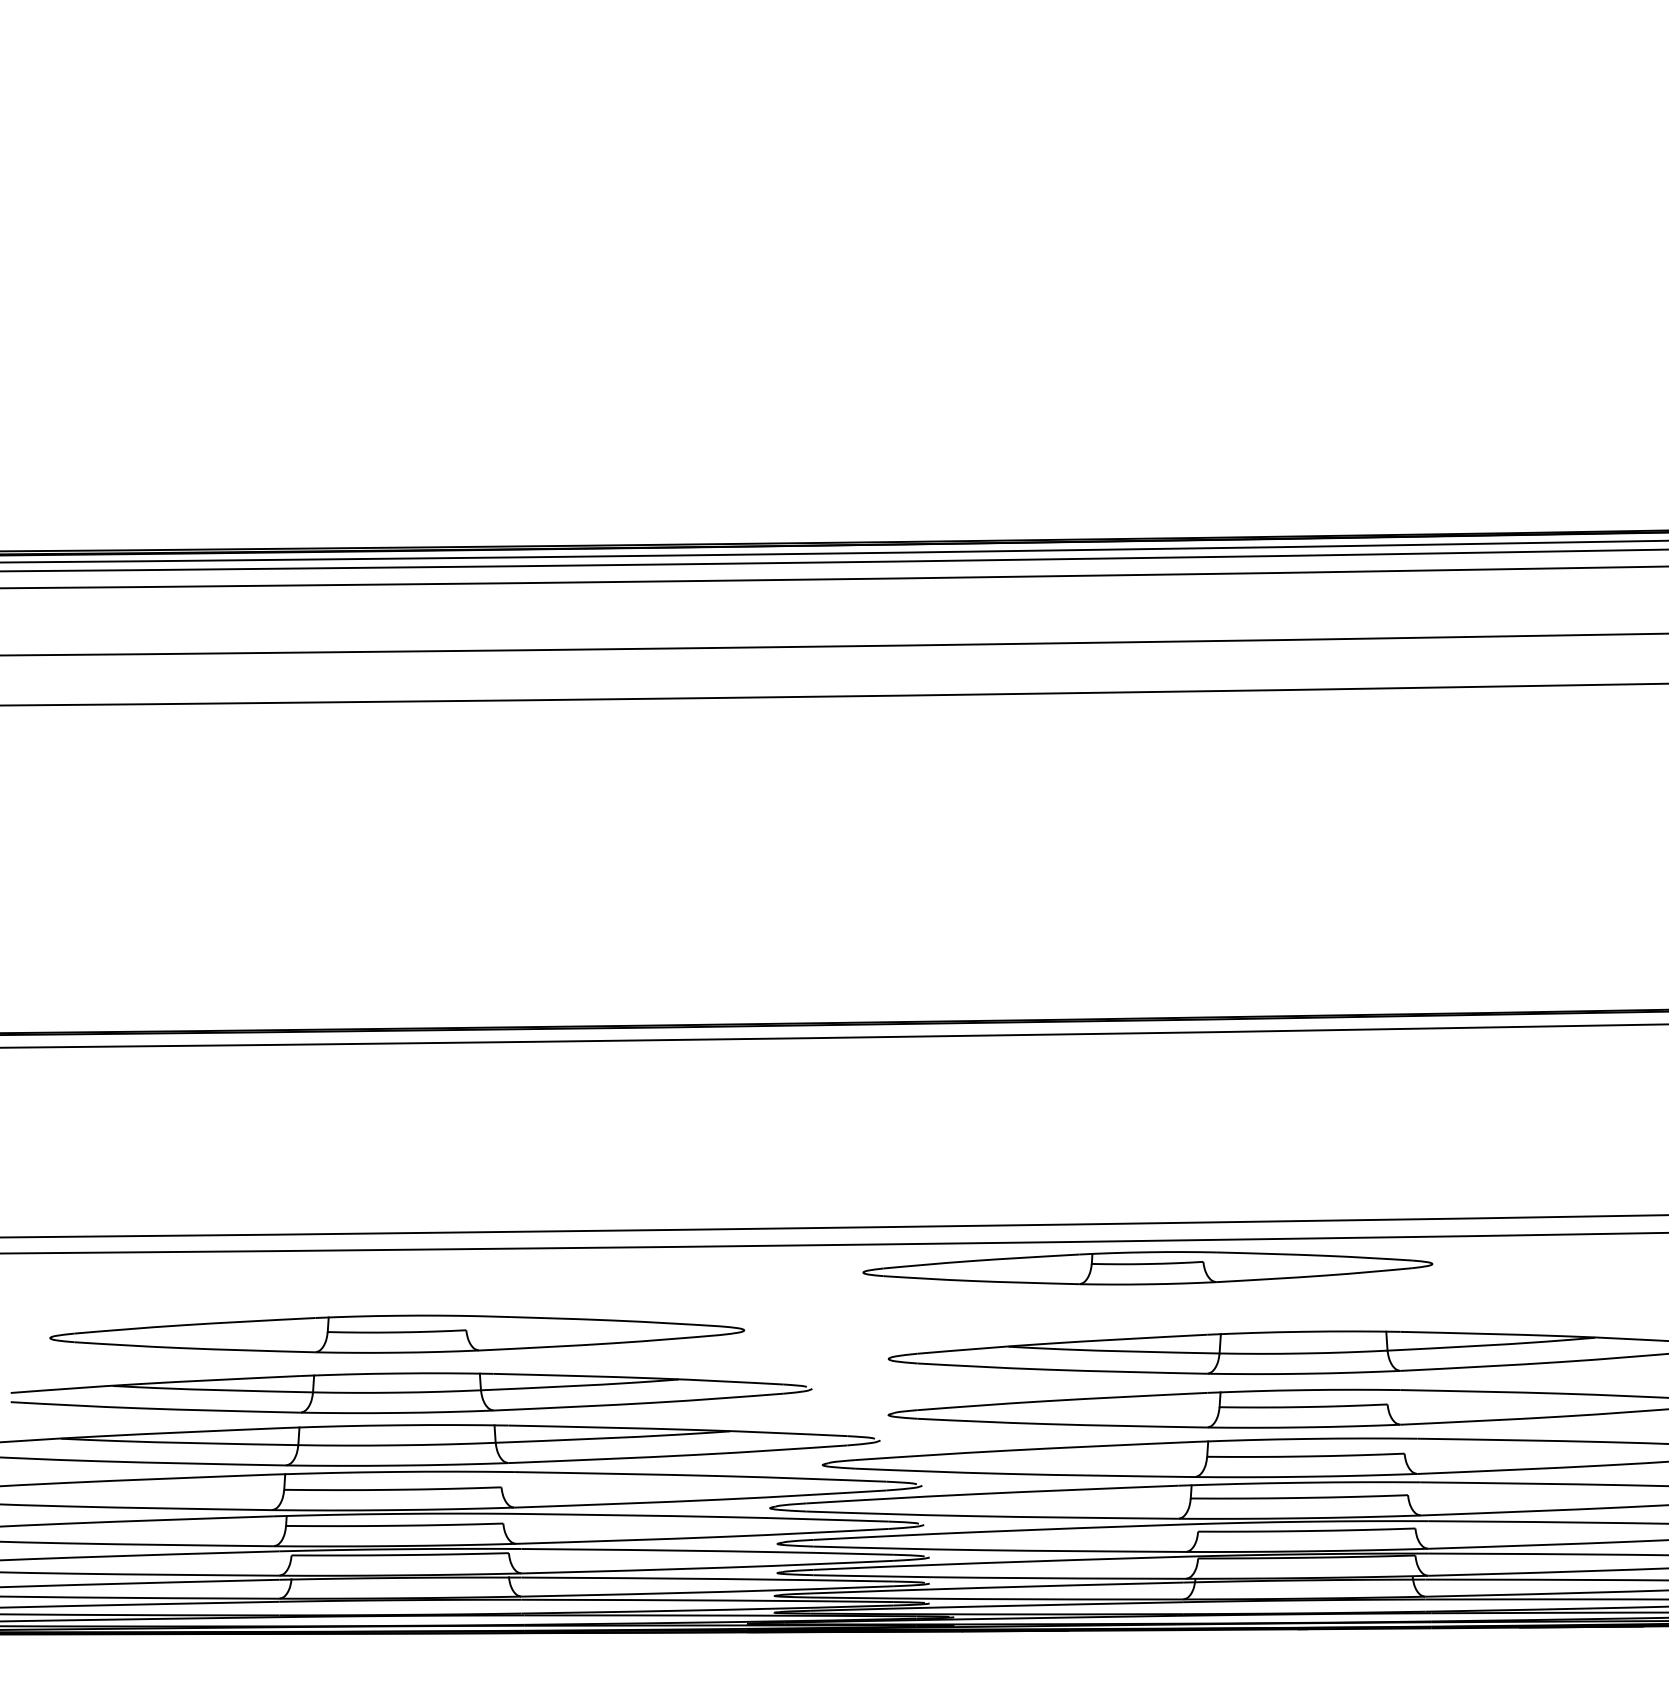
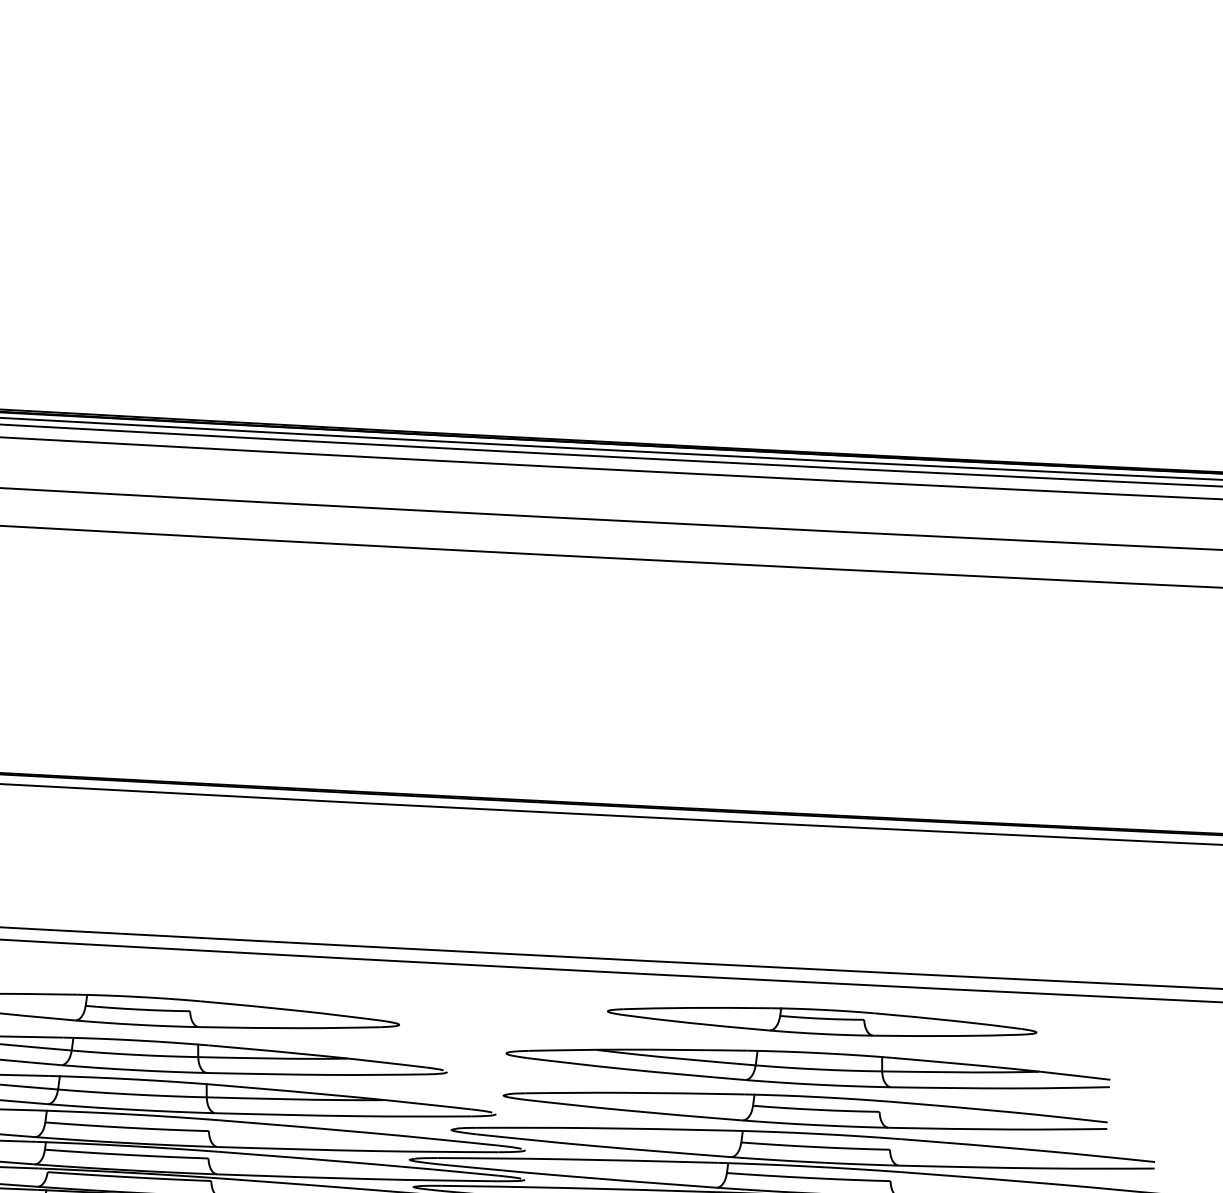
part: (1147, 1268) -> (821, 1022), moved

